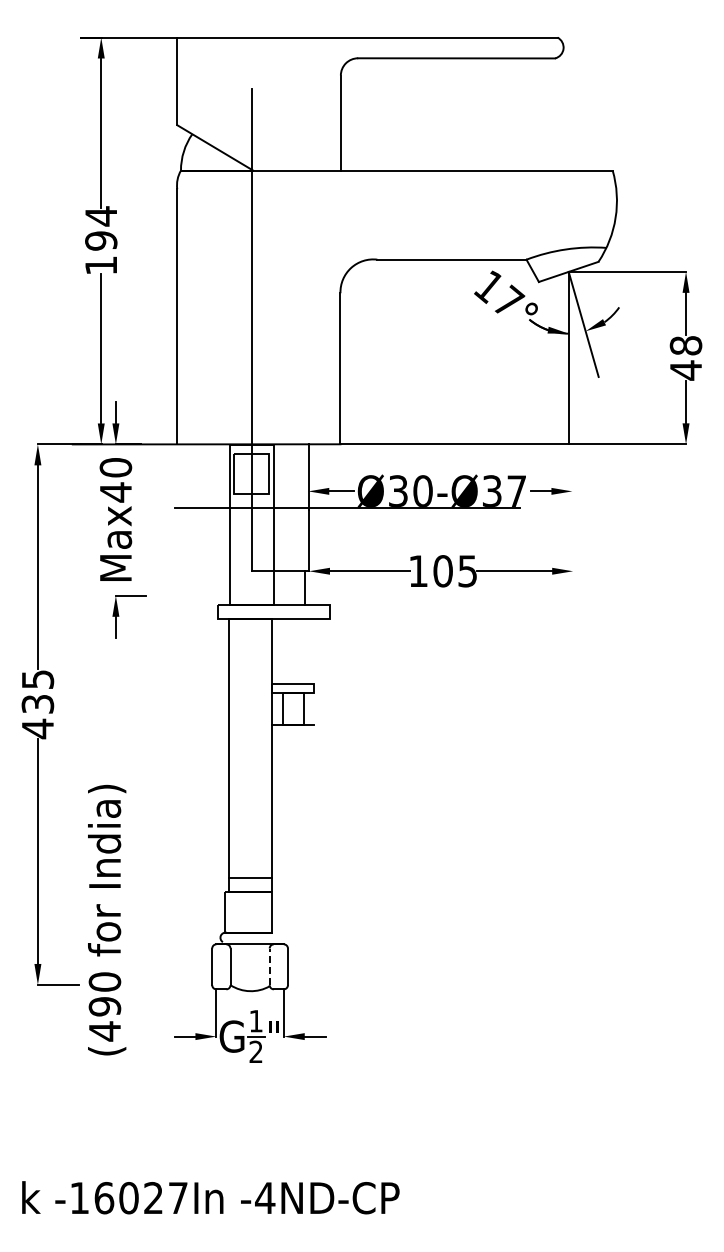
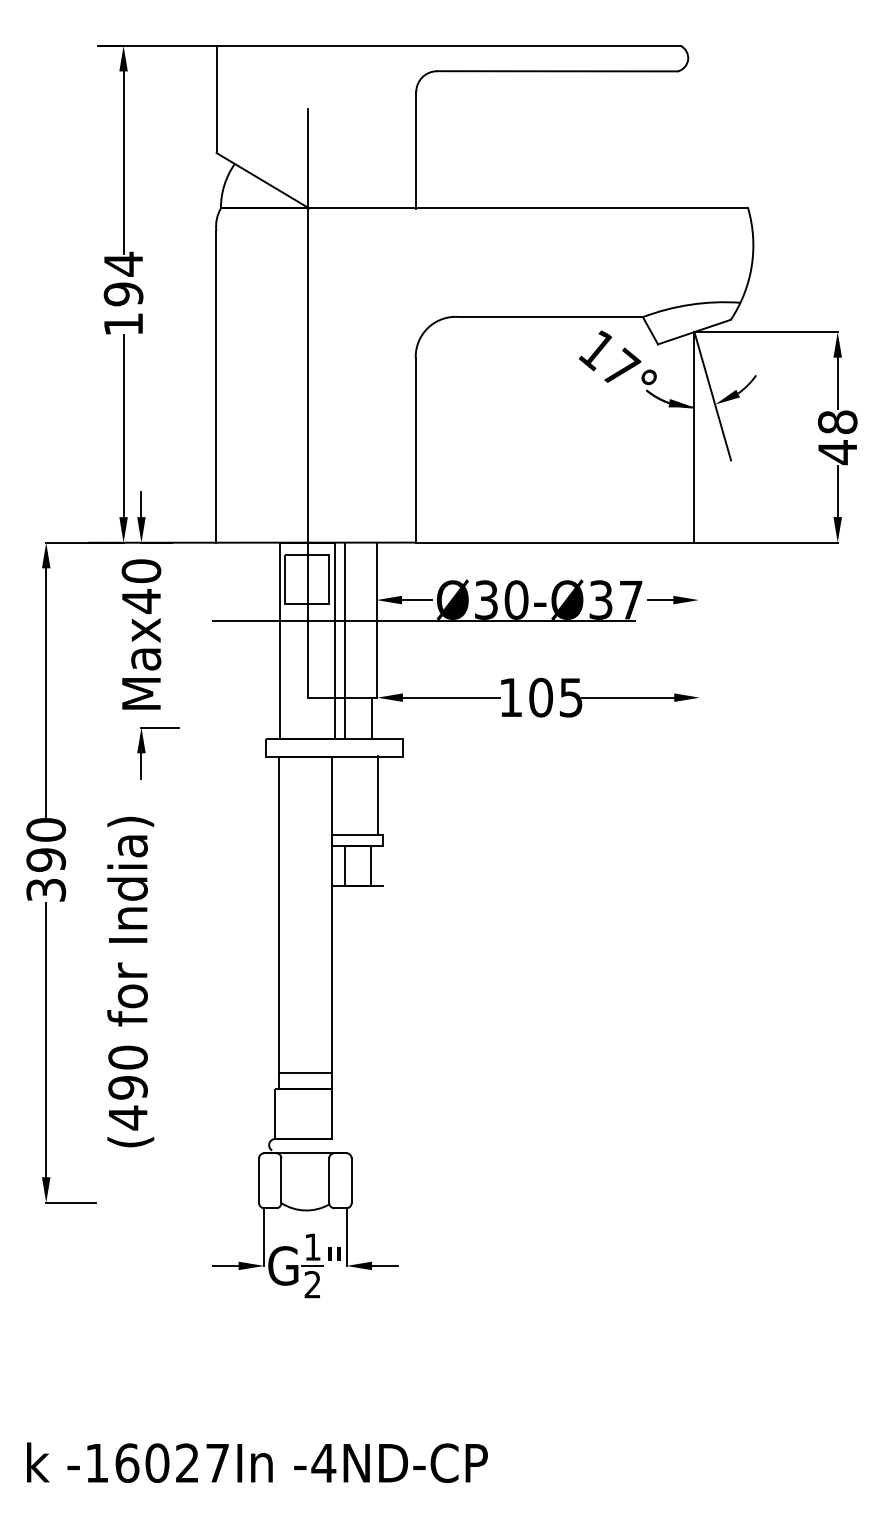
line: (282, 524) -> (344, 640), added
line: (309, 650) -> (377, 794), added
text: (37, 704) -> (45, 860), 435 -> 390
text: (107, 919) -> (131, 981), moved
line: (269, 966) -> (329, 1180), dashed -> solid

